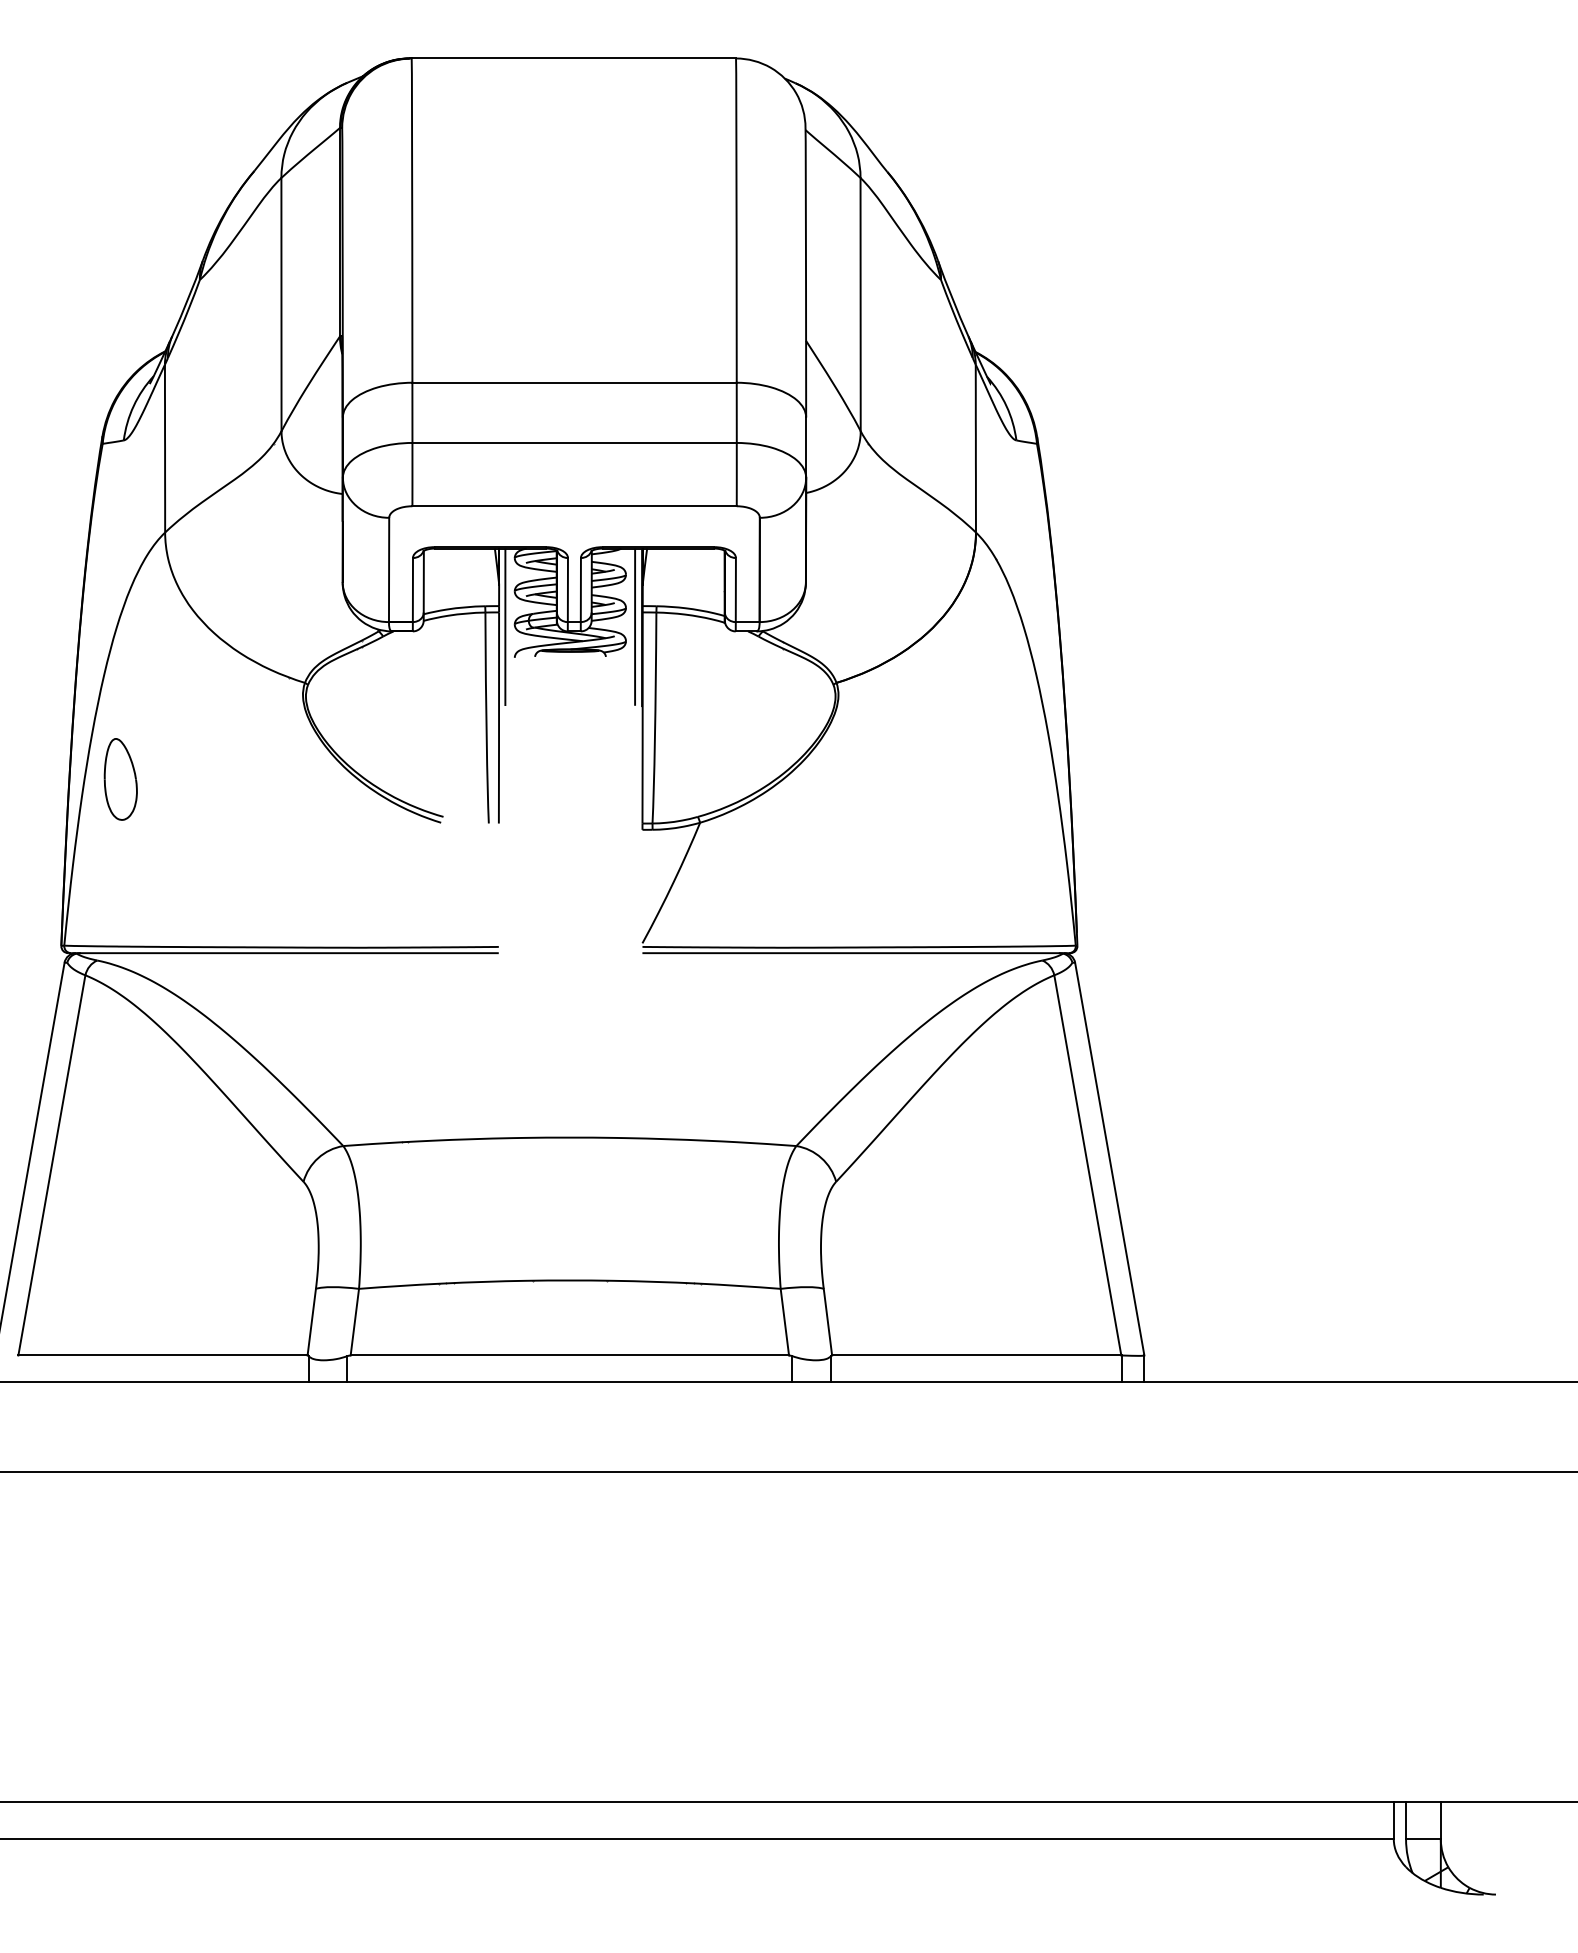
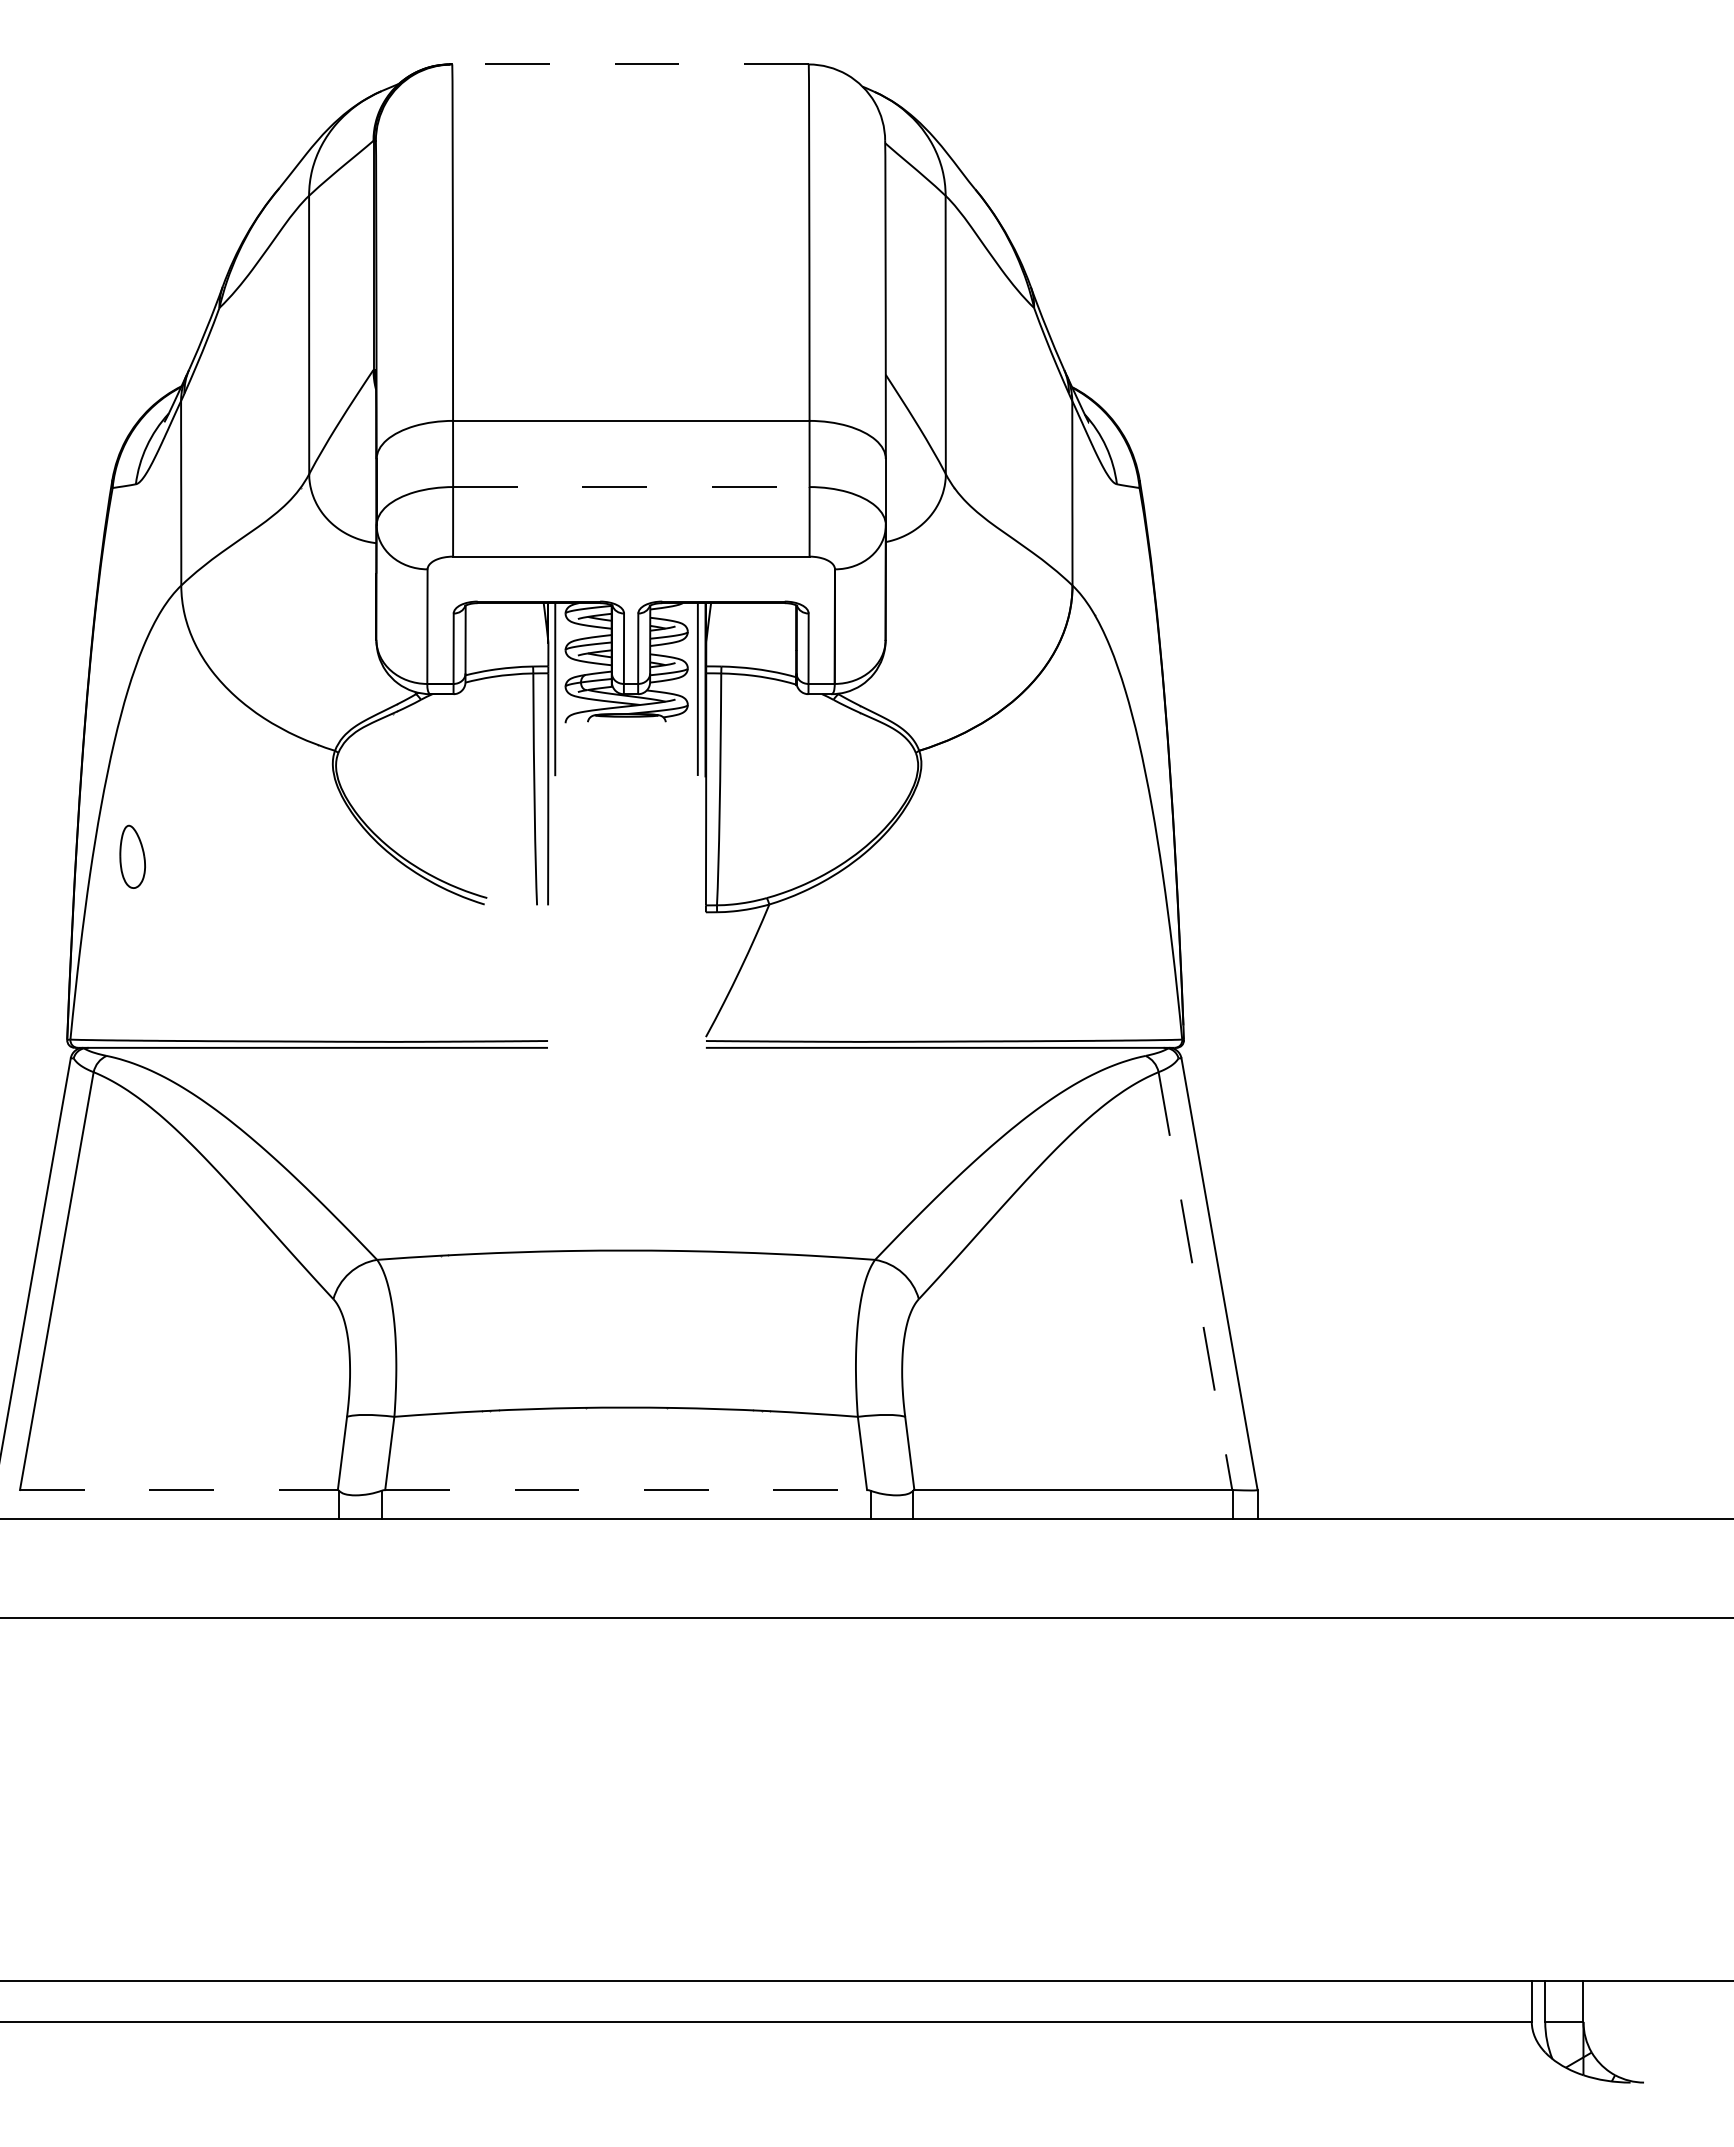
line: (573, 58) -> (630, 64), solid -> dashed
line: (574, 443) -> (631, 487), solid -> dashed
part: (120, 779) -> (132, 856), size x0.7
line: (1087, 1165) -> (1195, 1281), solid -> dashed
line: (162, 1355) -> (178, 1490), solid -> dashed
line: (570, 1355) -> (626, 1490), solid -> dashed

